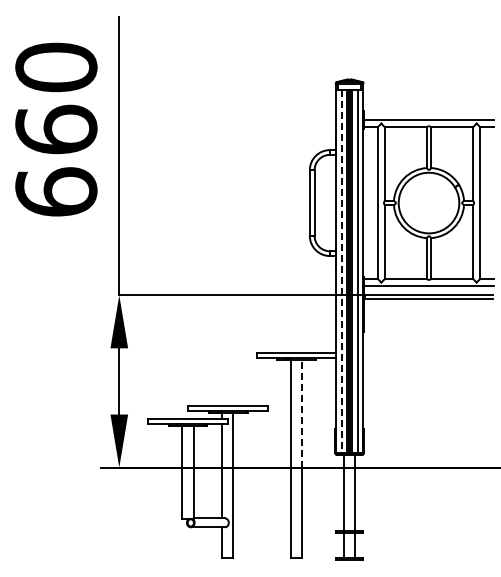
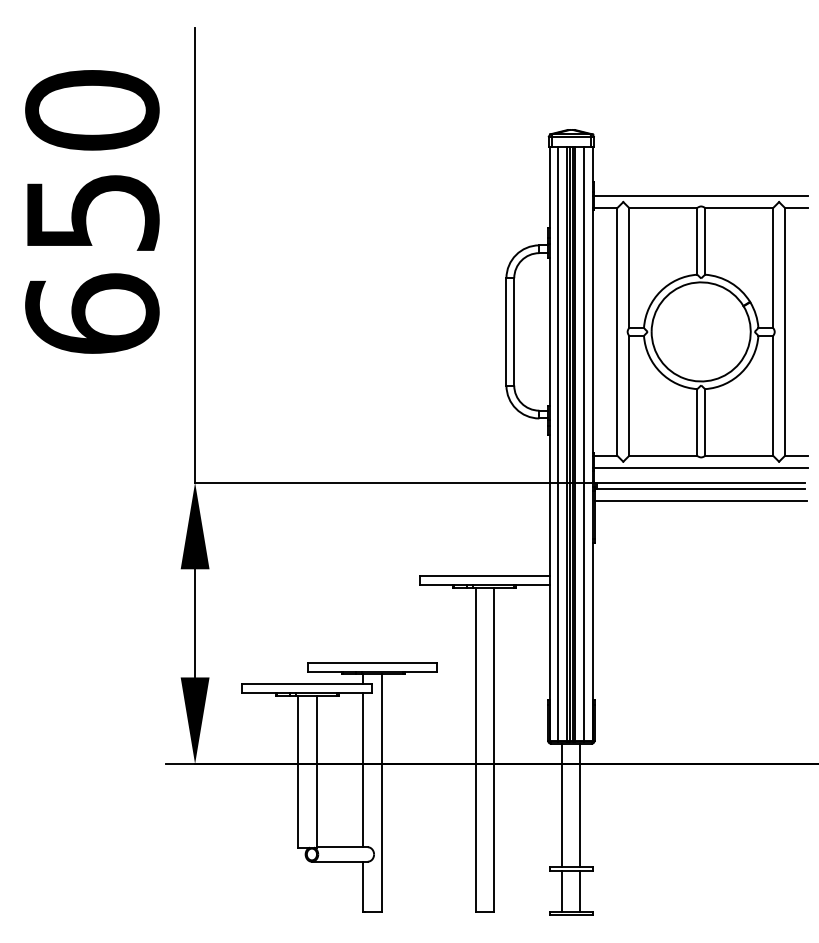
text: (56, 129) -> (92, 211), 660 -> 650
line: (341, 271) -> (558, 443), dashed -> solid
line: (428, 306) -> (700, 500), added
line: (302, 413) -> (494, 675), dashed -> solid

